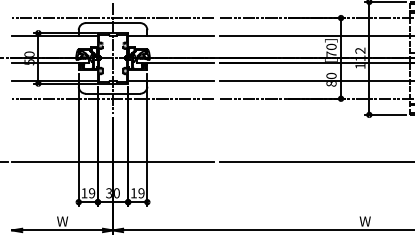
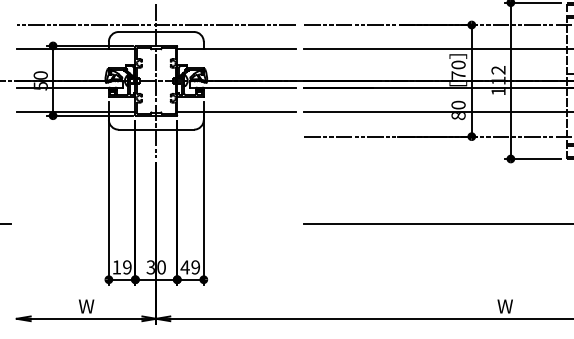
line: (112, 98) -> (155, 136), removed
line: (112, 161) -> (155, 223), removed
text: (133, 193) -> (184, 267), 19 -> 49

